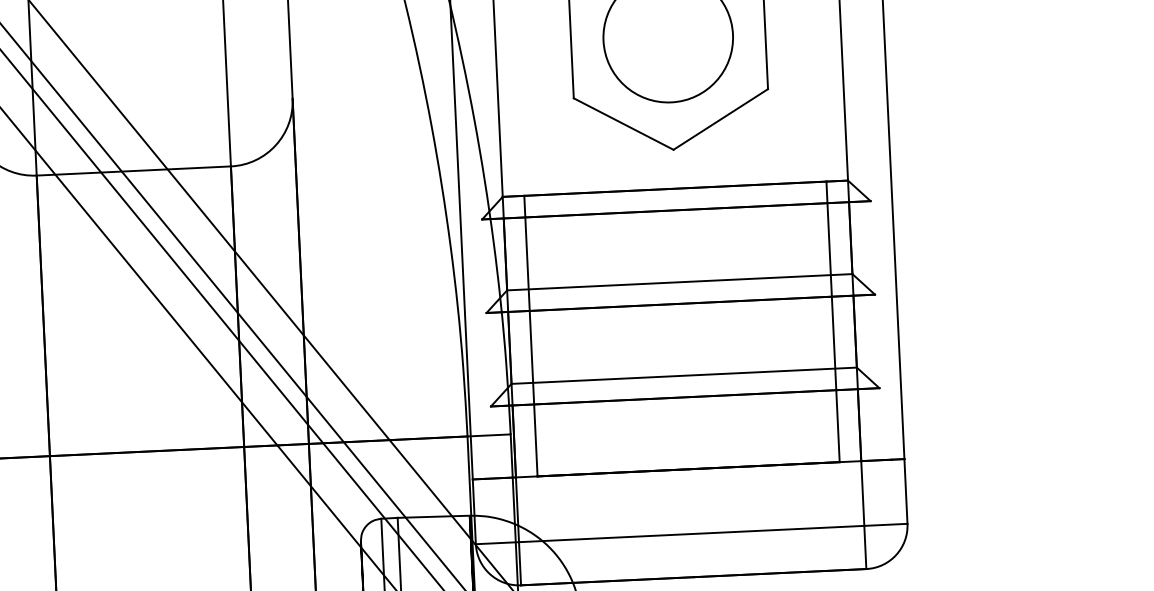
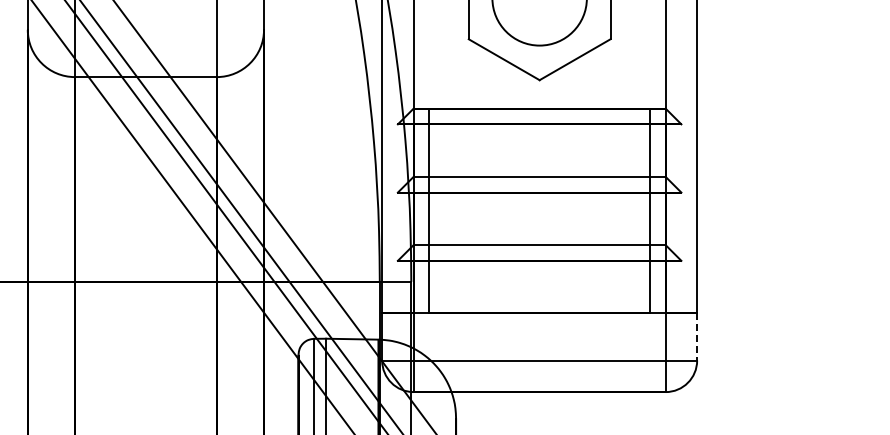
line: (906, 490) -> (697, 336), solid -> dashed

